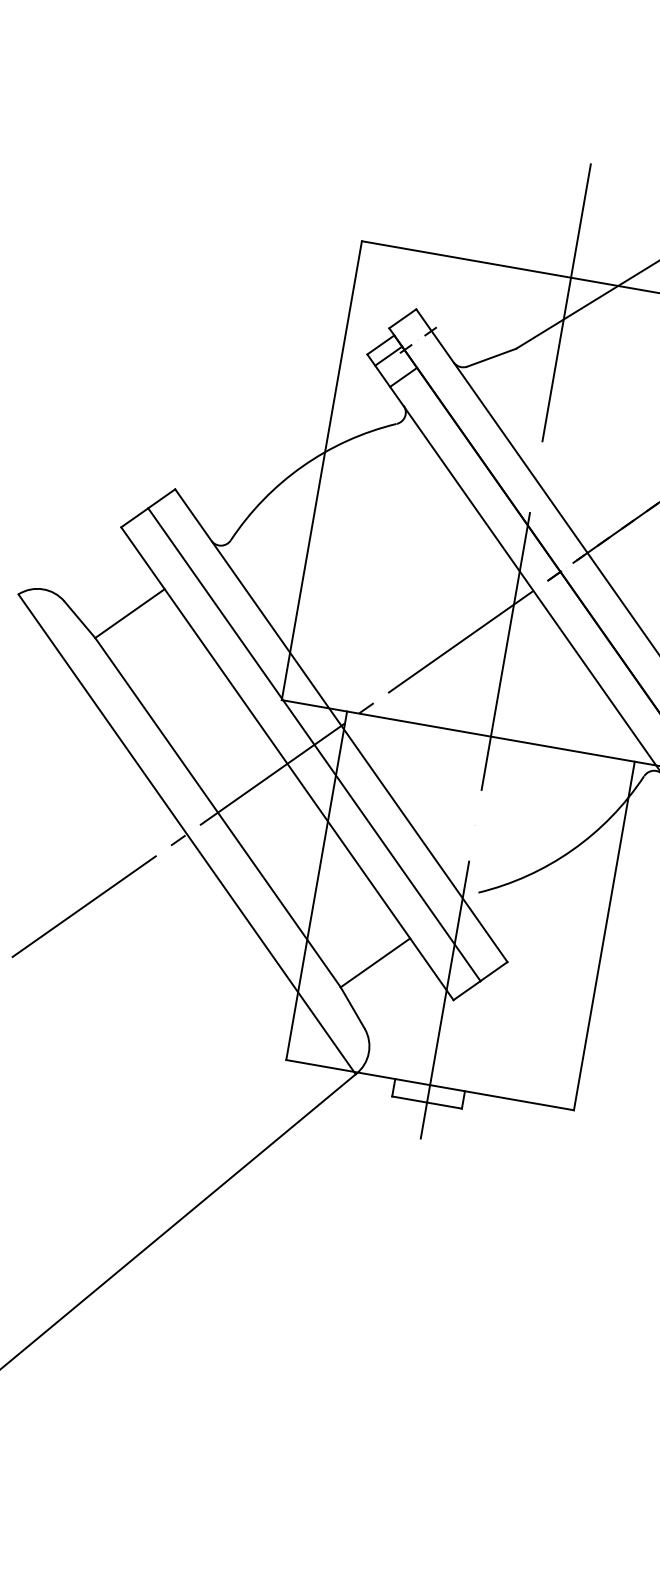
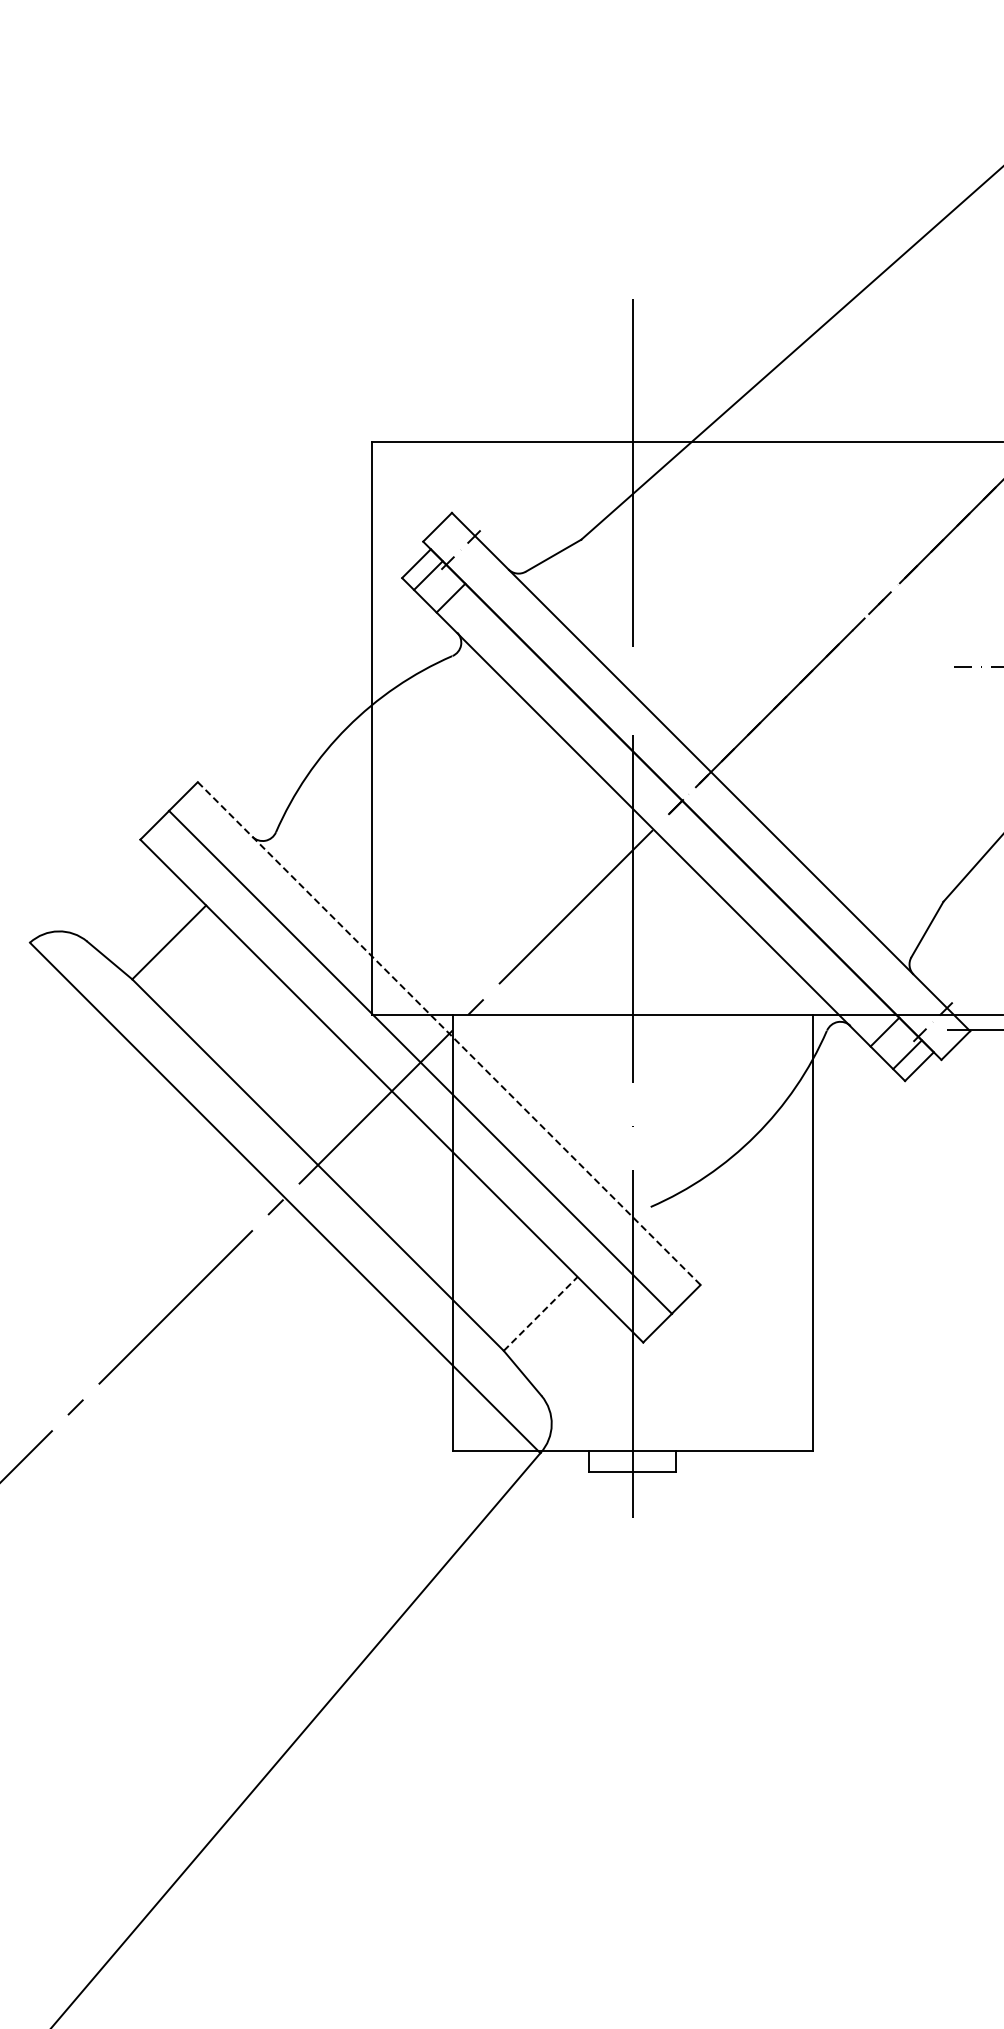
line: (341, 725) -> (449, 1033), solid -> dashed
line: (376, 962) -> (541, 1313), solid -> dashed

